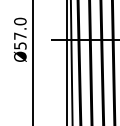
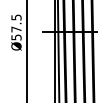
text: (20, 21) -> (16, 17), Ø57.0 -> Ø57.5

